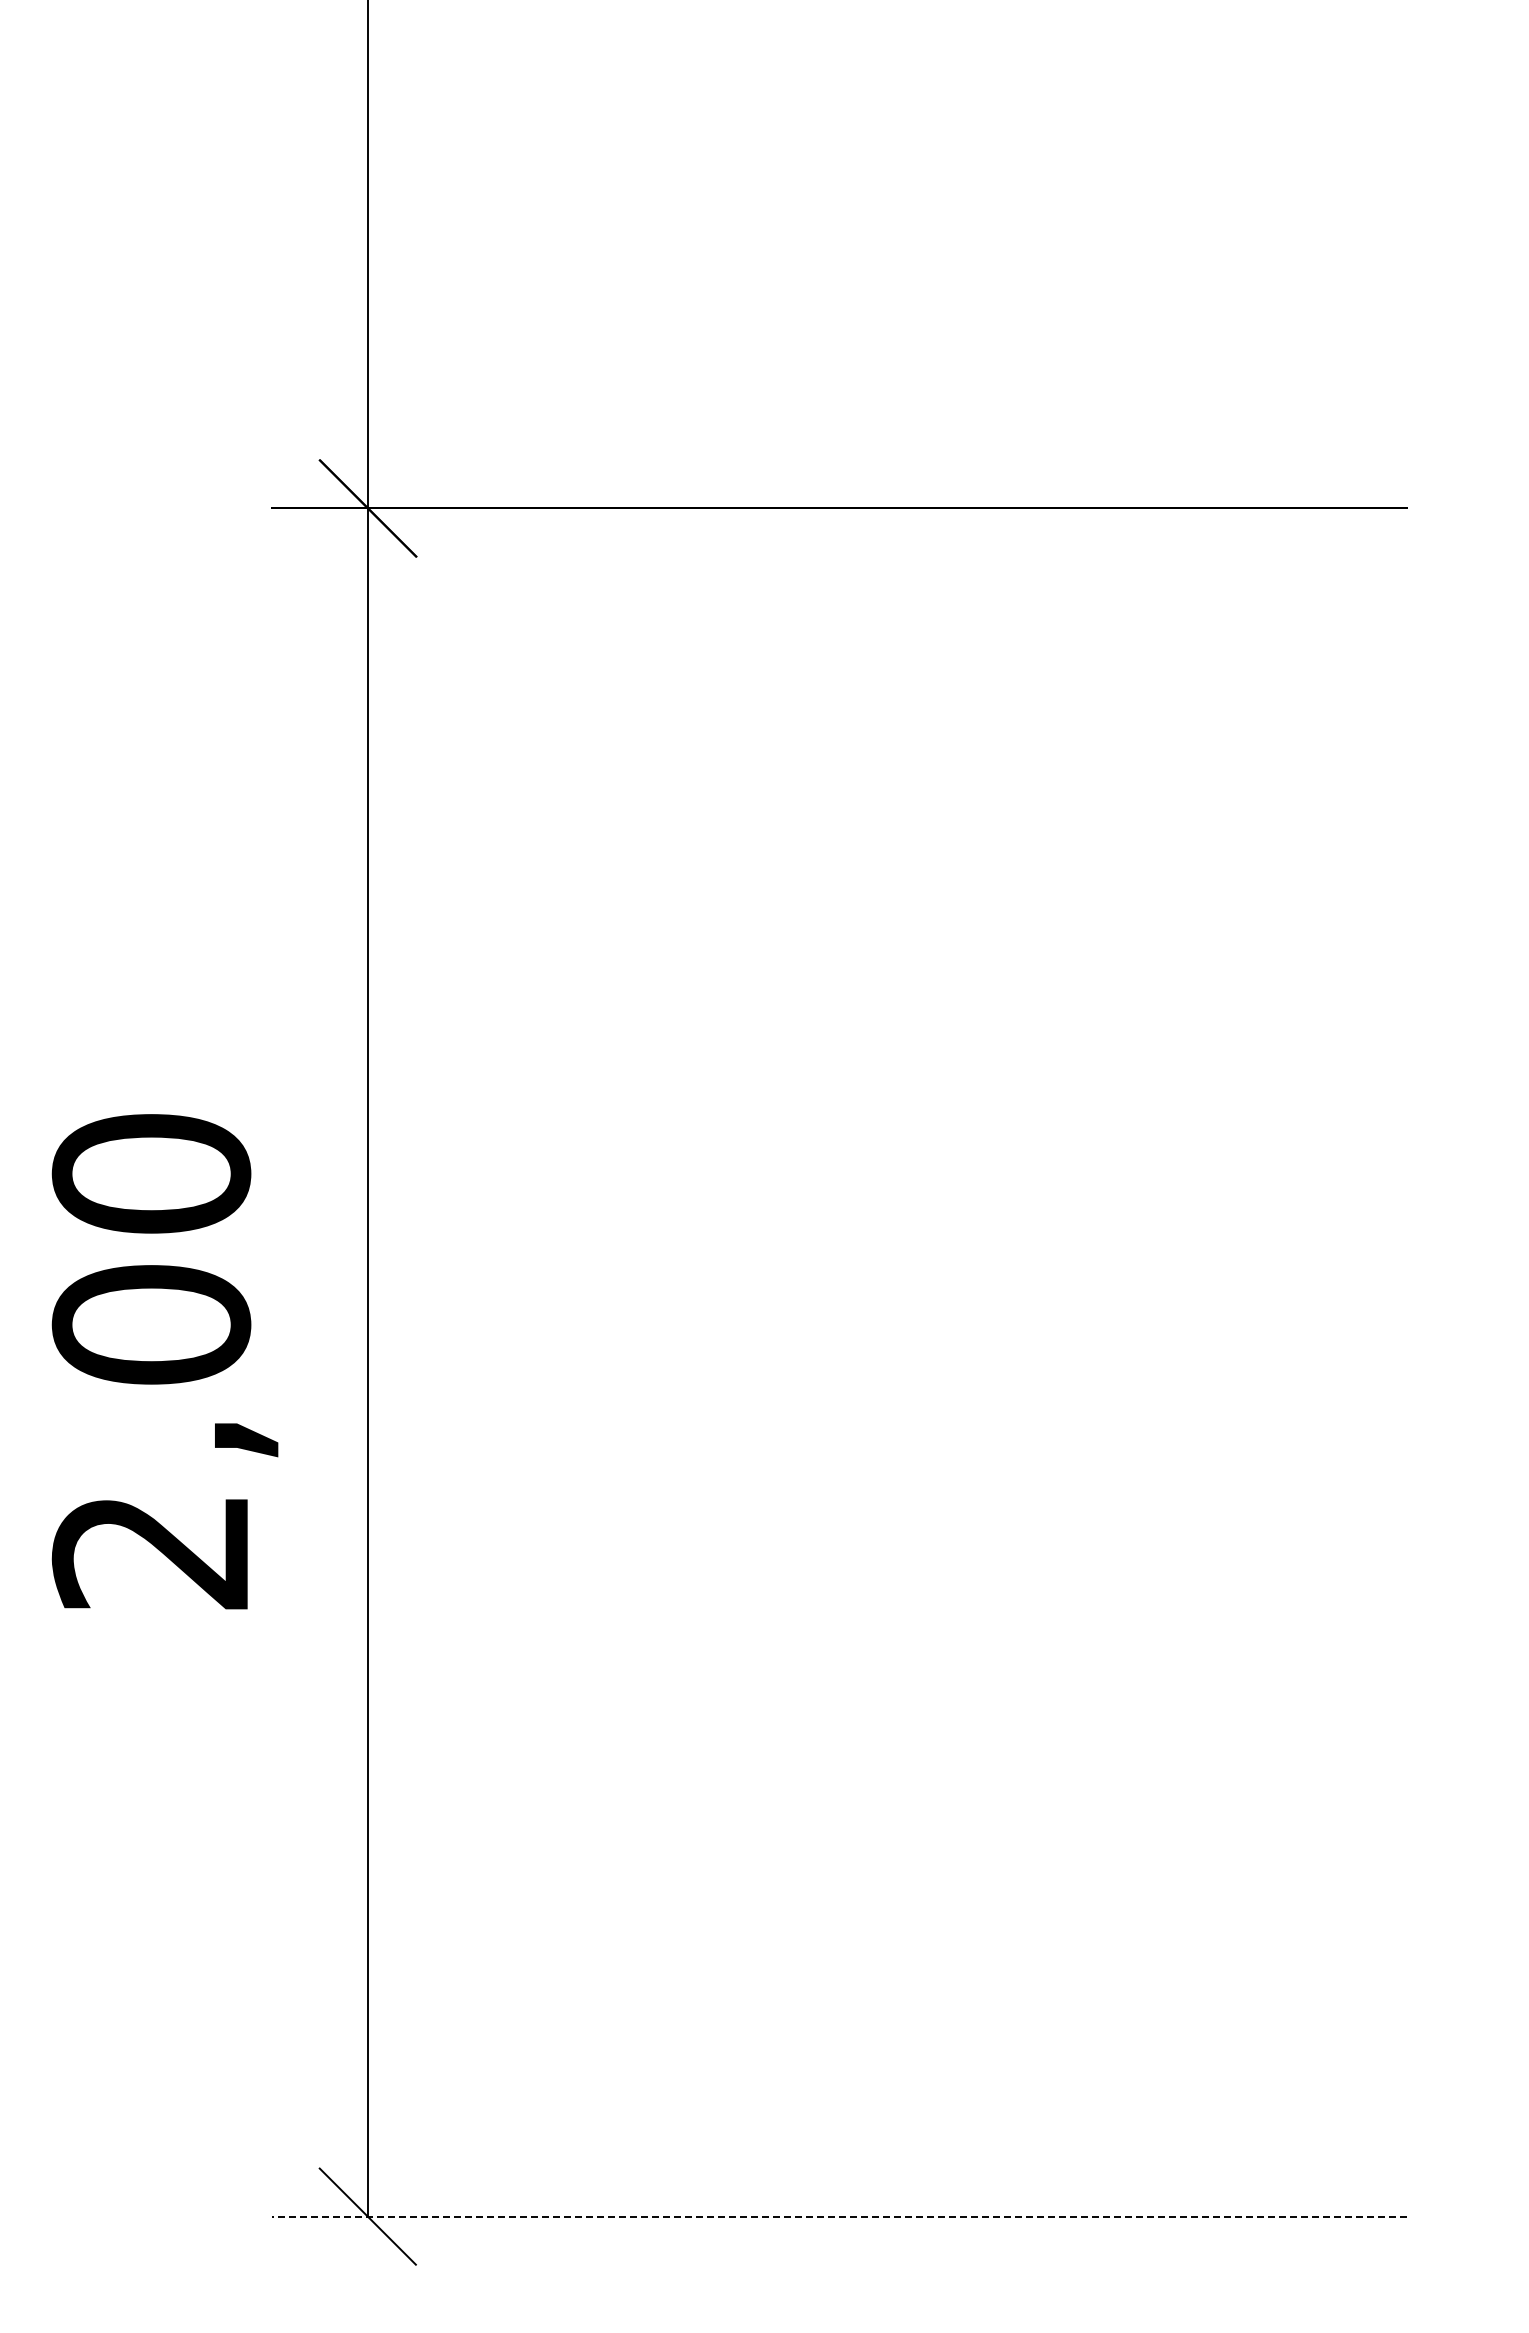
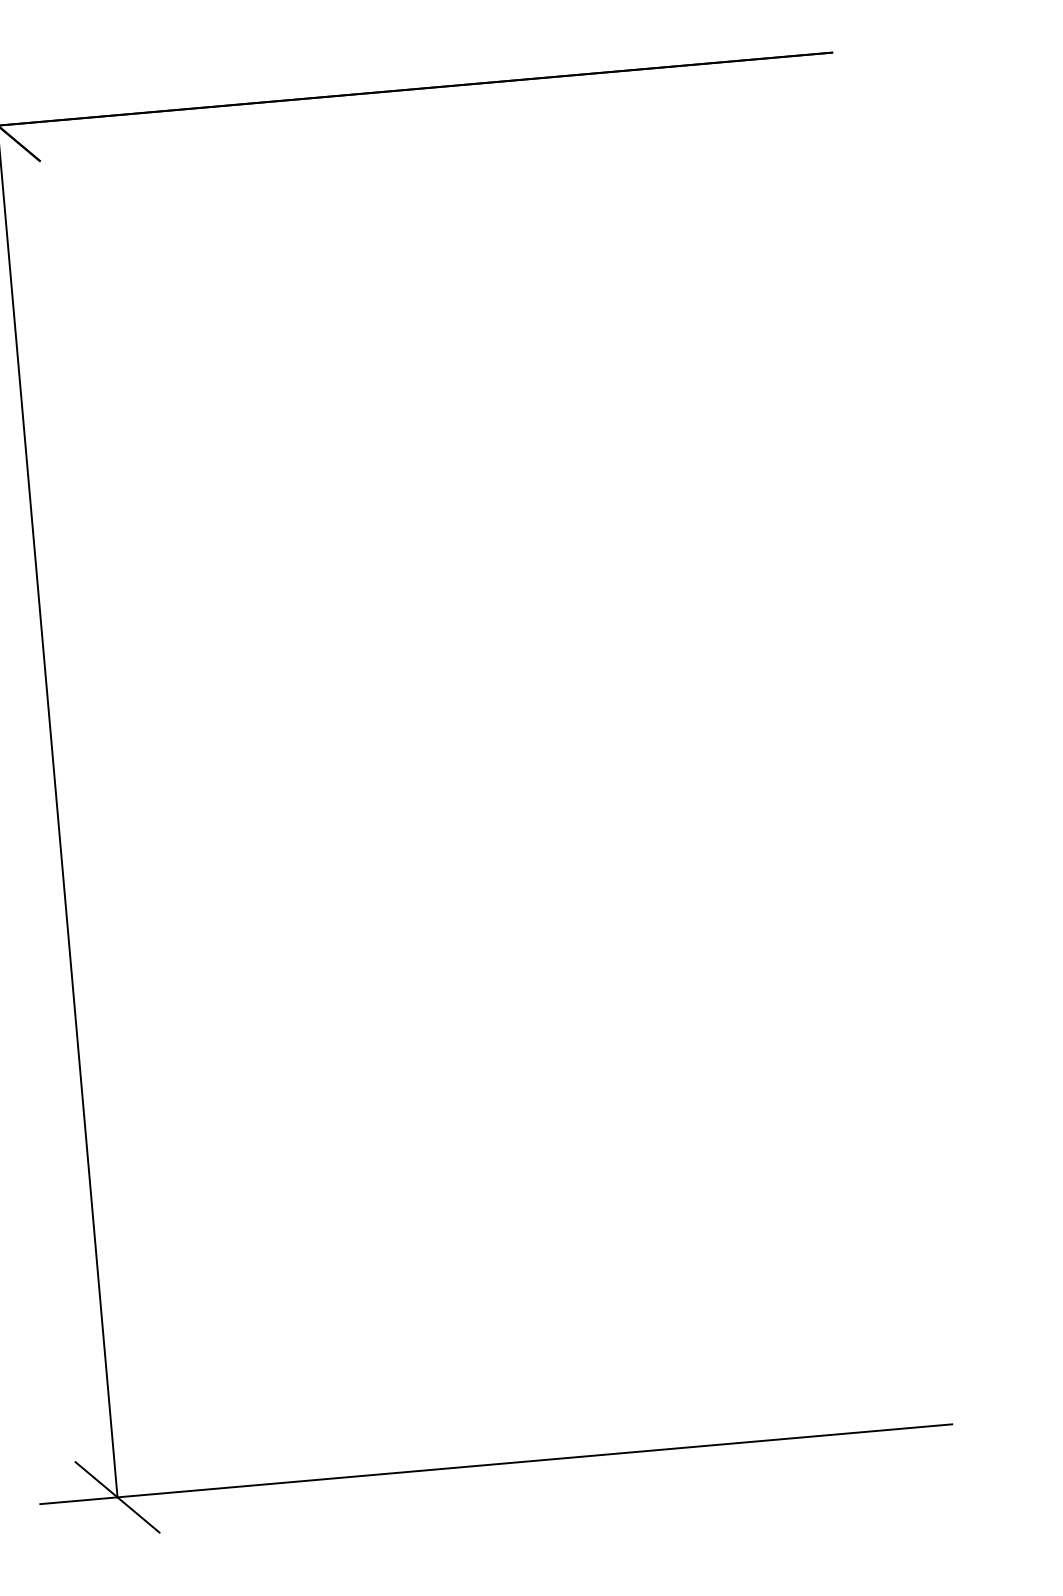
line: (839, 2216) -> (496, 1464), dashed -> solid

